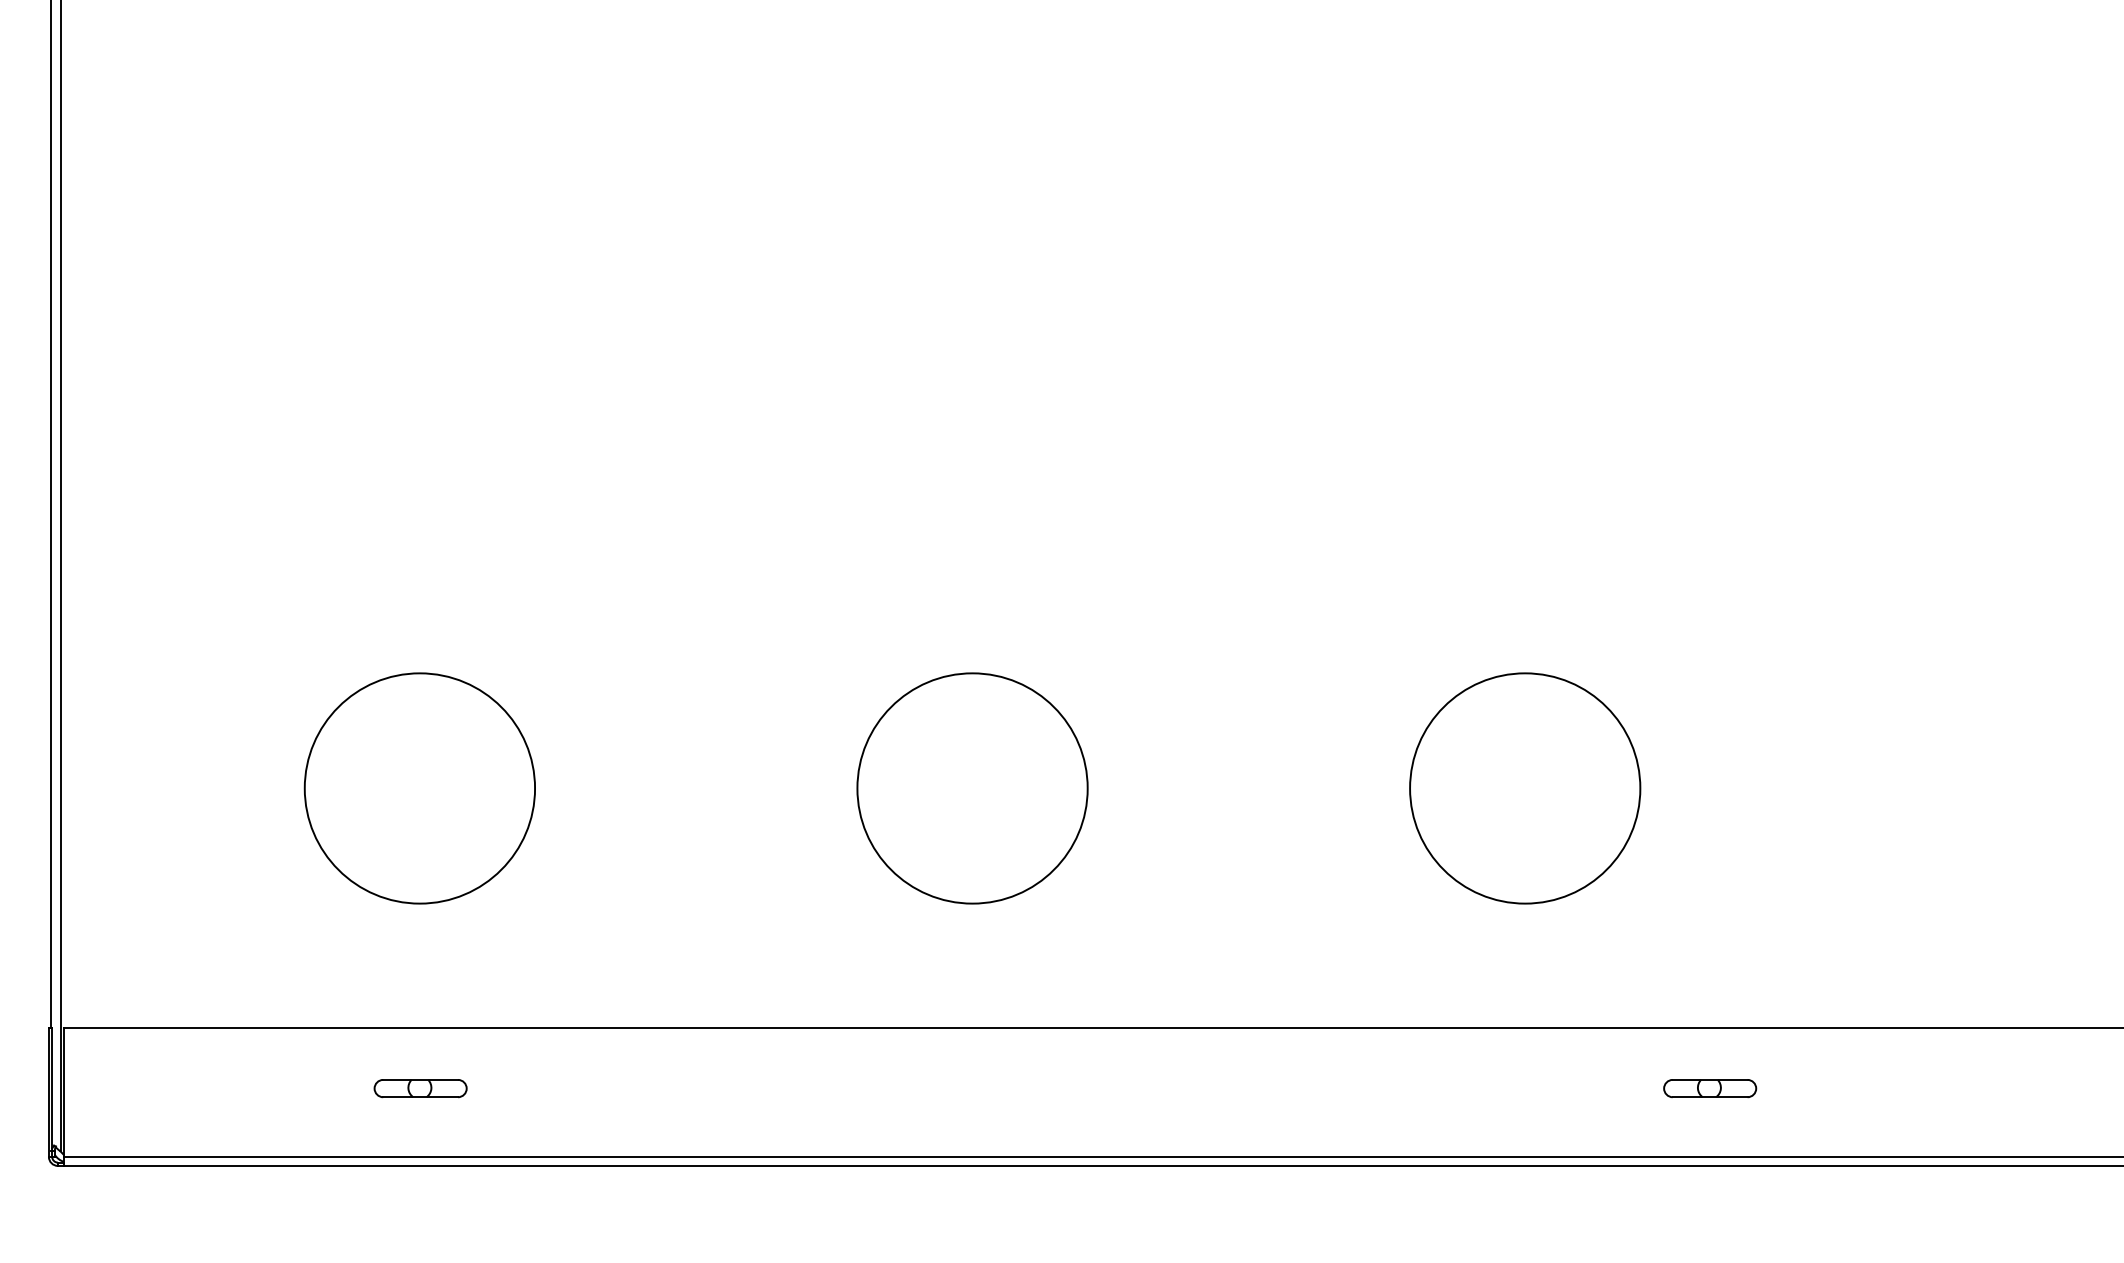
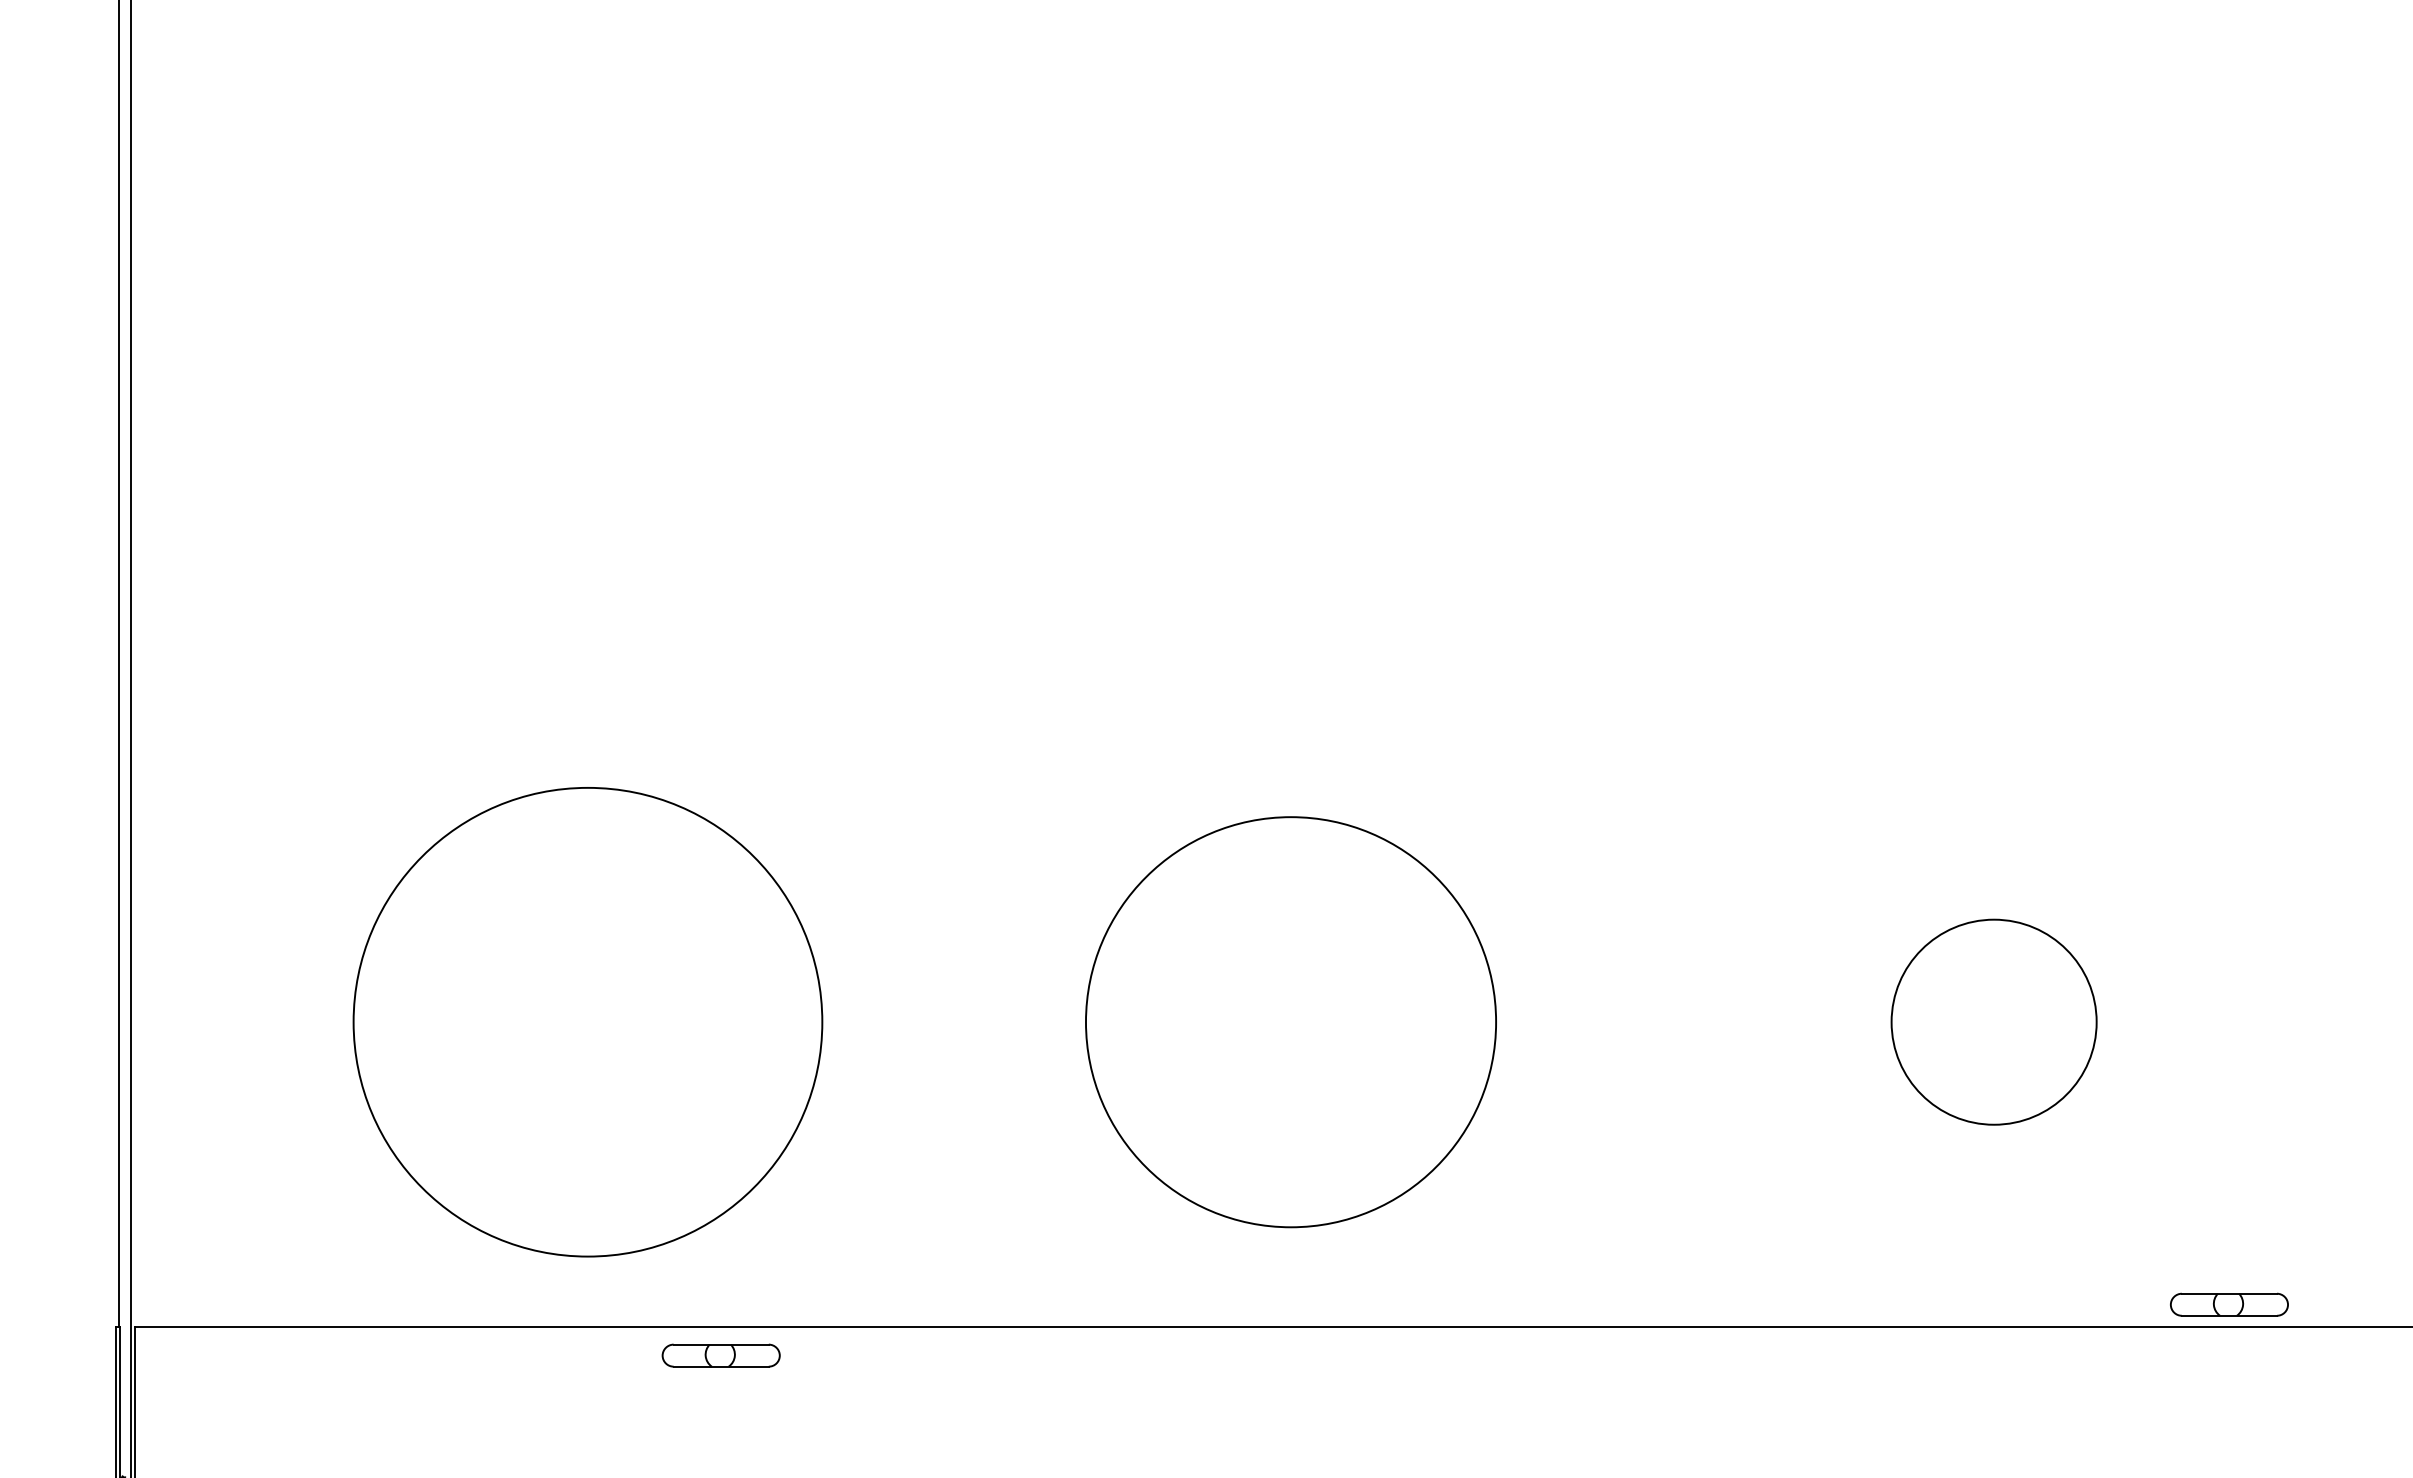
circle: (419, 788) -> (587, 1022), size x1.6
circle: (972, 788) -> (1290, 1022), size x1.4
circle: (1525, 788) -> (1994, 1022), size x0.7
part: (420, 1088) -> (721, 1355), moved
part: (1710, 1088) -> (2229, 1304), moved

